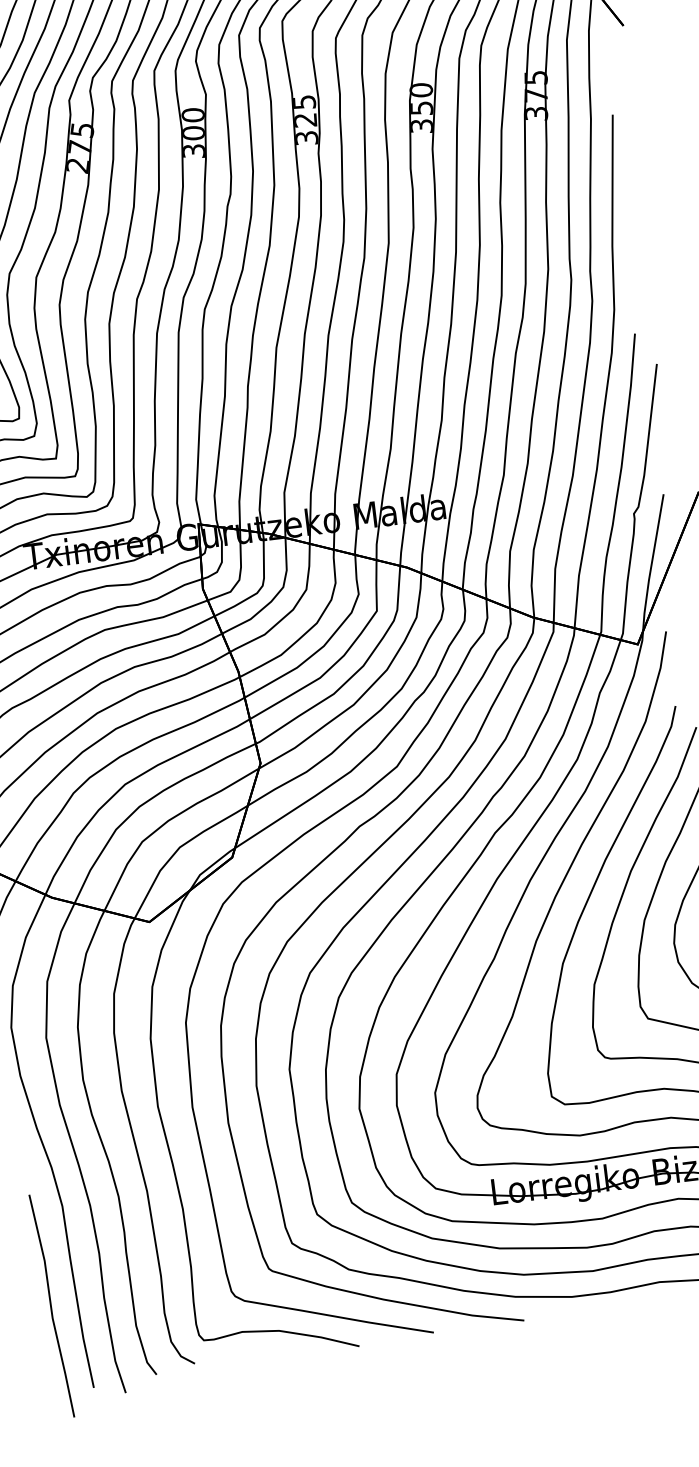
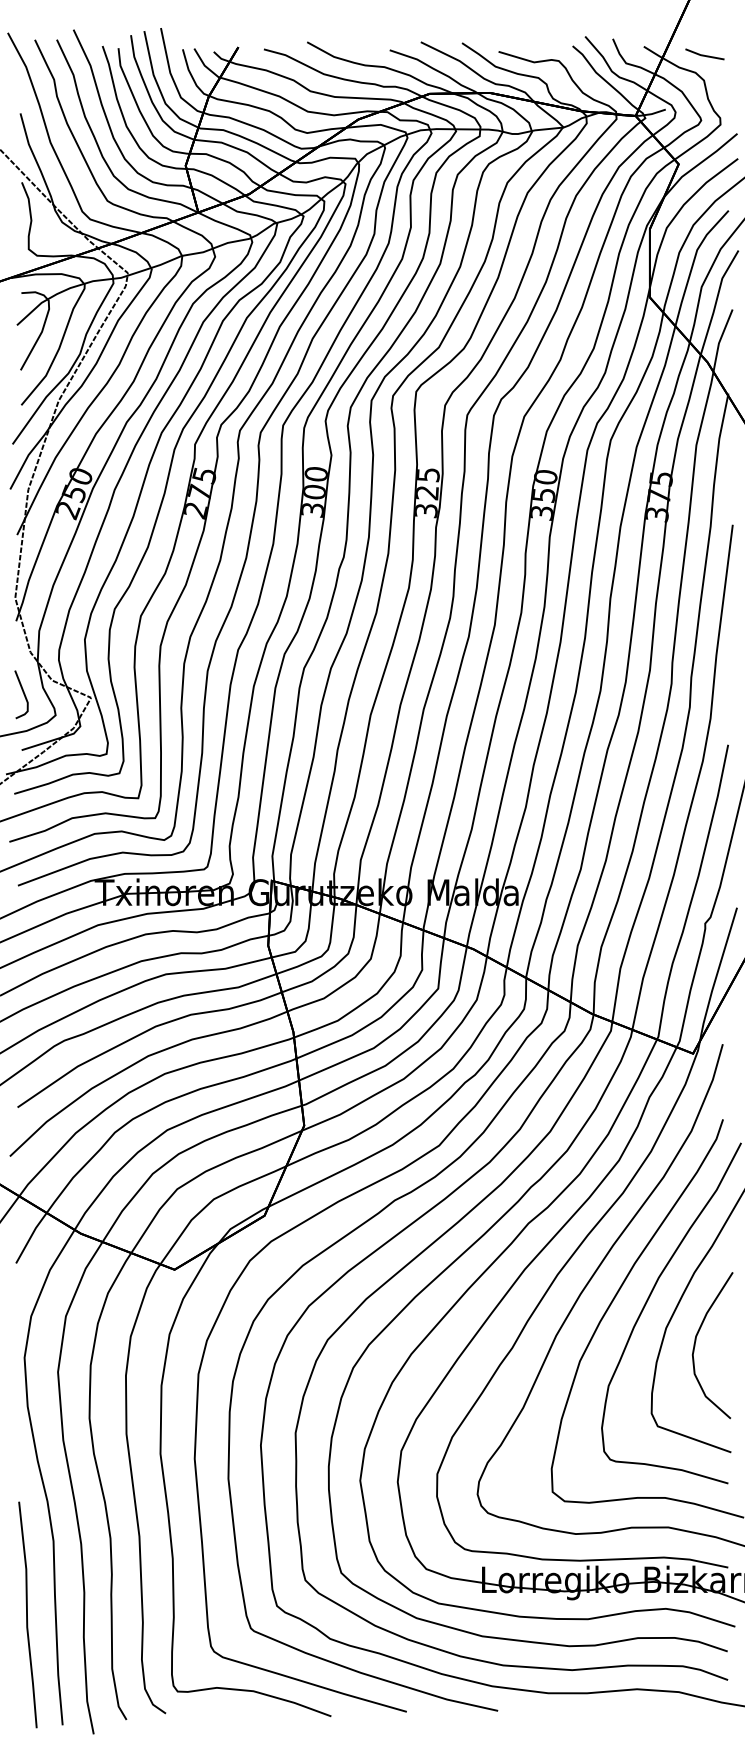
line: (51, 1305) -> (27, 1614), moved

